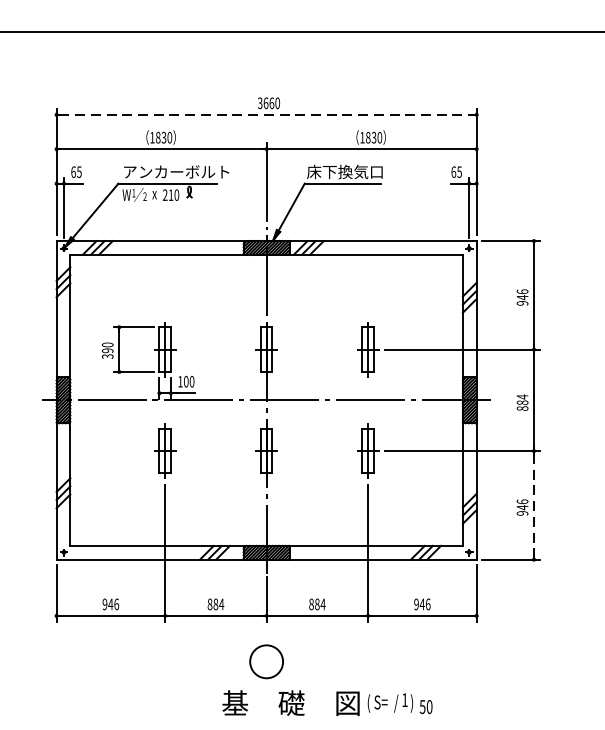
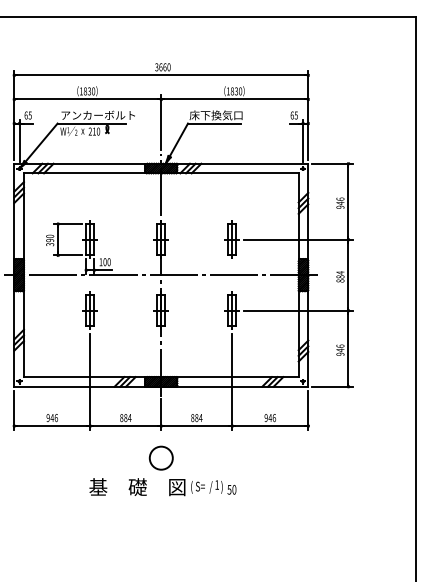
line: (266, 114) -> (161, 75), dashed -> solid
line: (534, 505) -> (348, 348), dashed -> solid
text: (326, 703) -> (162, 487), moved

